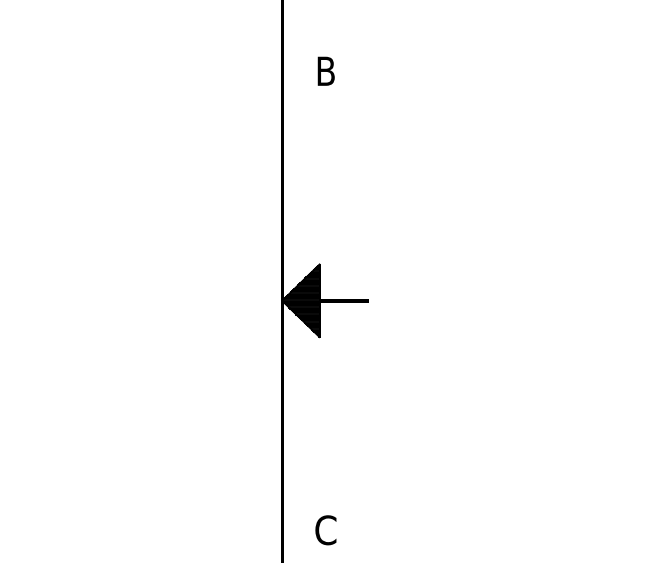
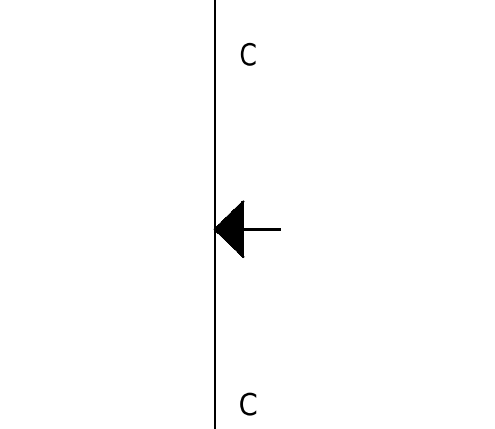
text: (325, 71) -> (247, 54), B -> C

